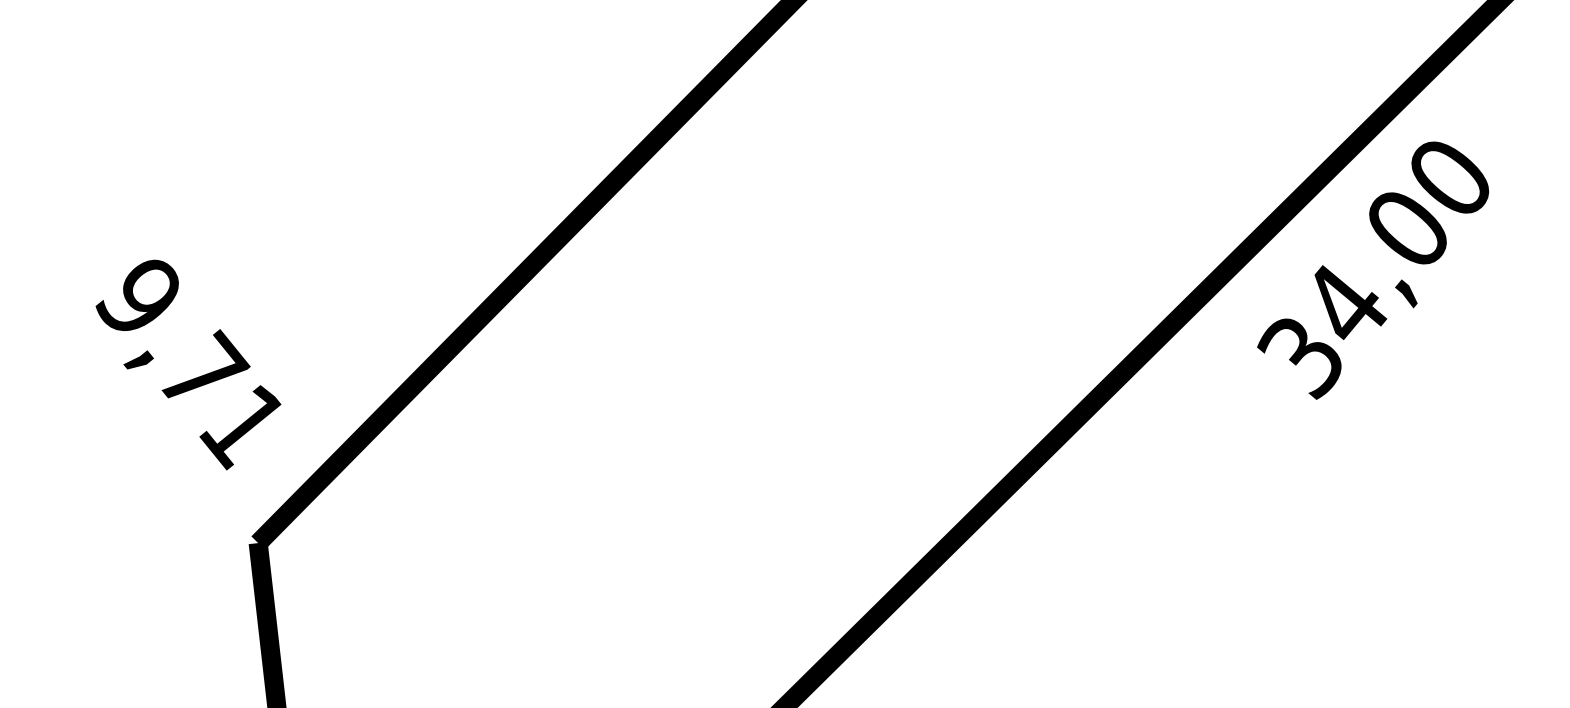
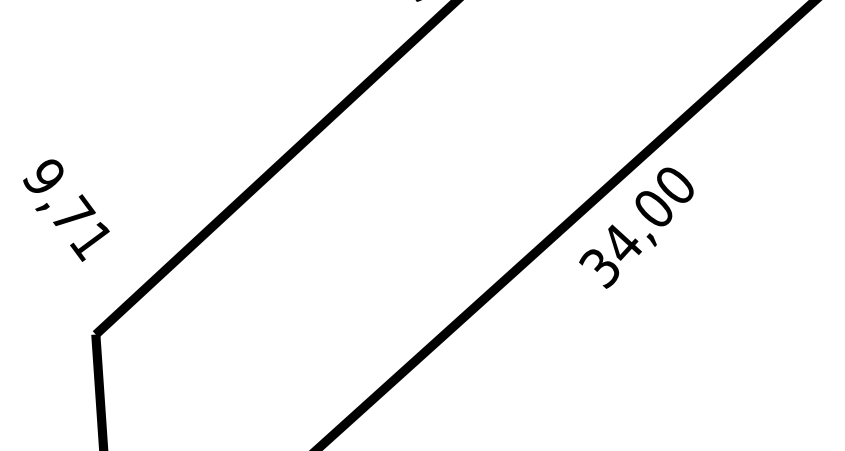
text: (188, 364) -> (66, 210), moved

